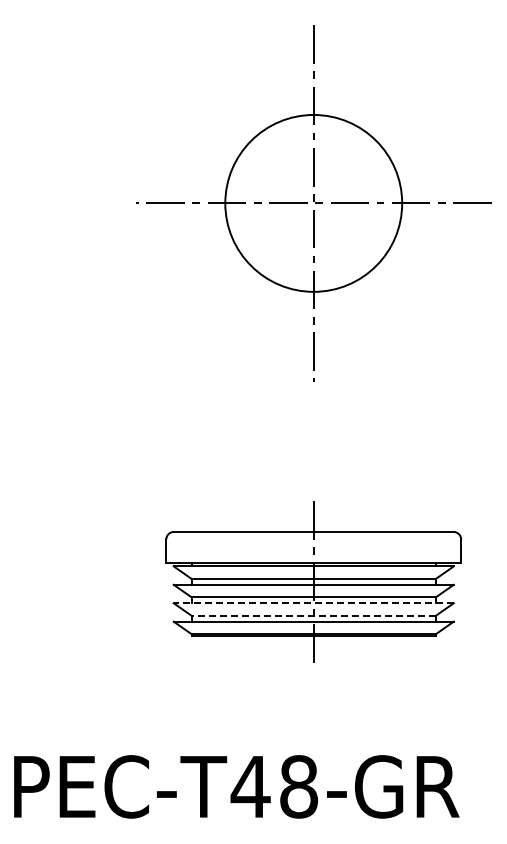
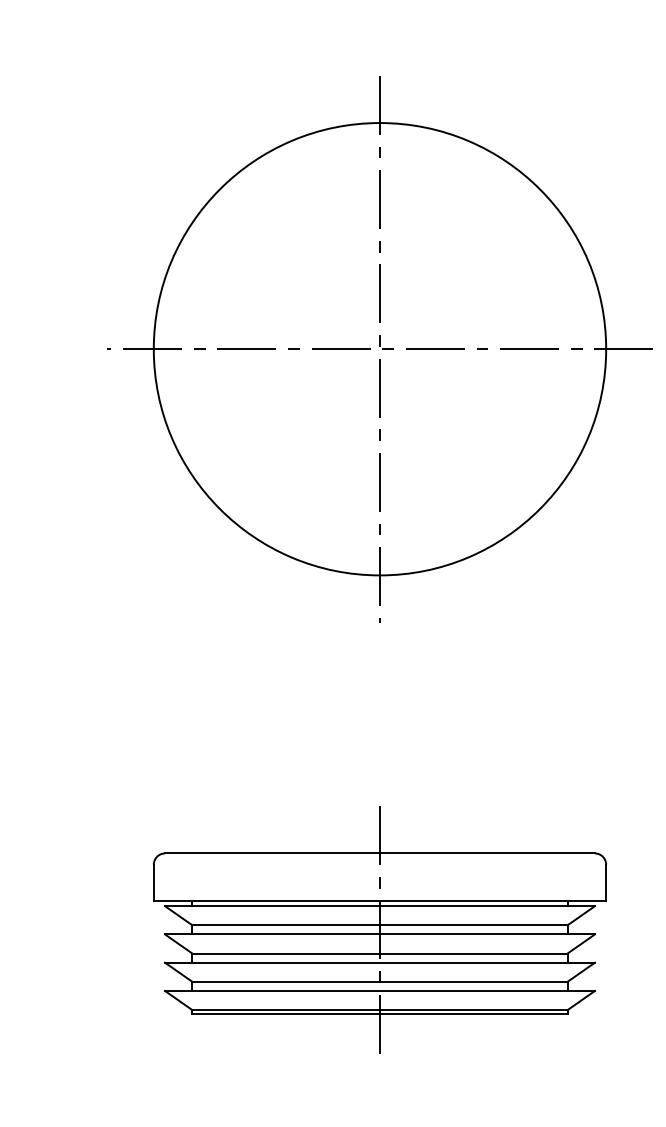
circle: (313, 203) -> (379, 349), size x1.67
line: (313, 603) -> (379, 963), dashed -> solid
line: (313, 615) -> (379, 981), dashed -> solid

